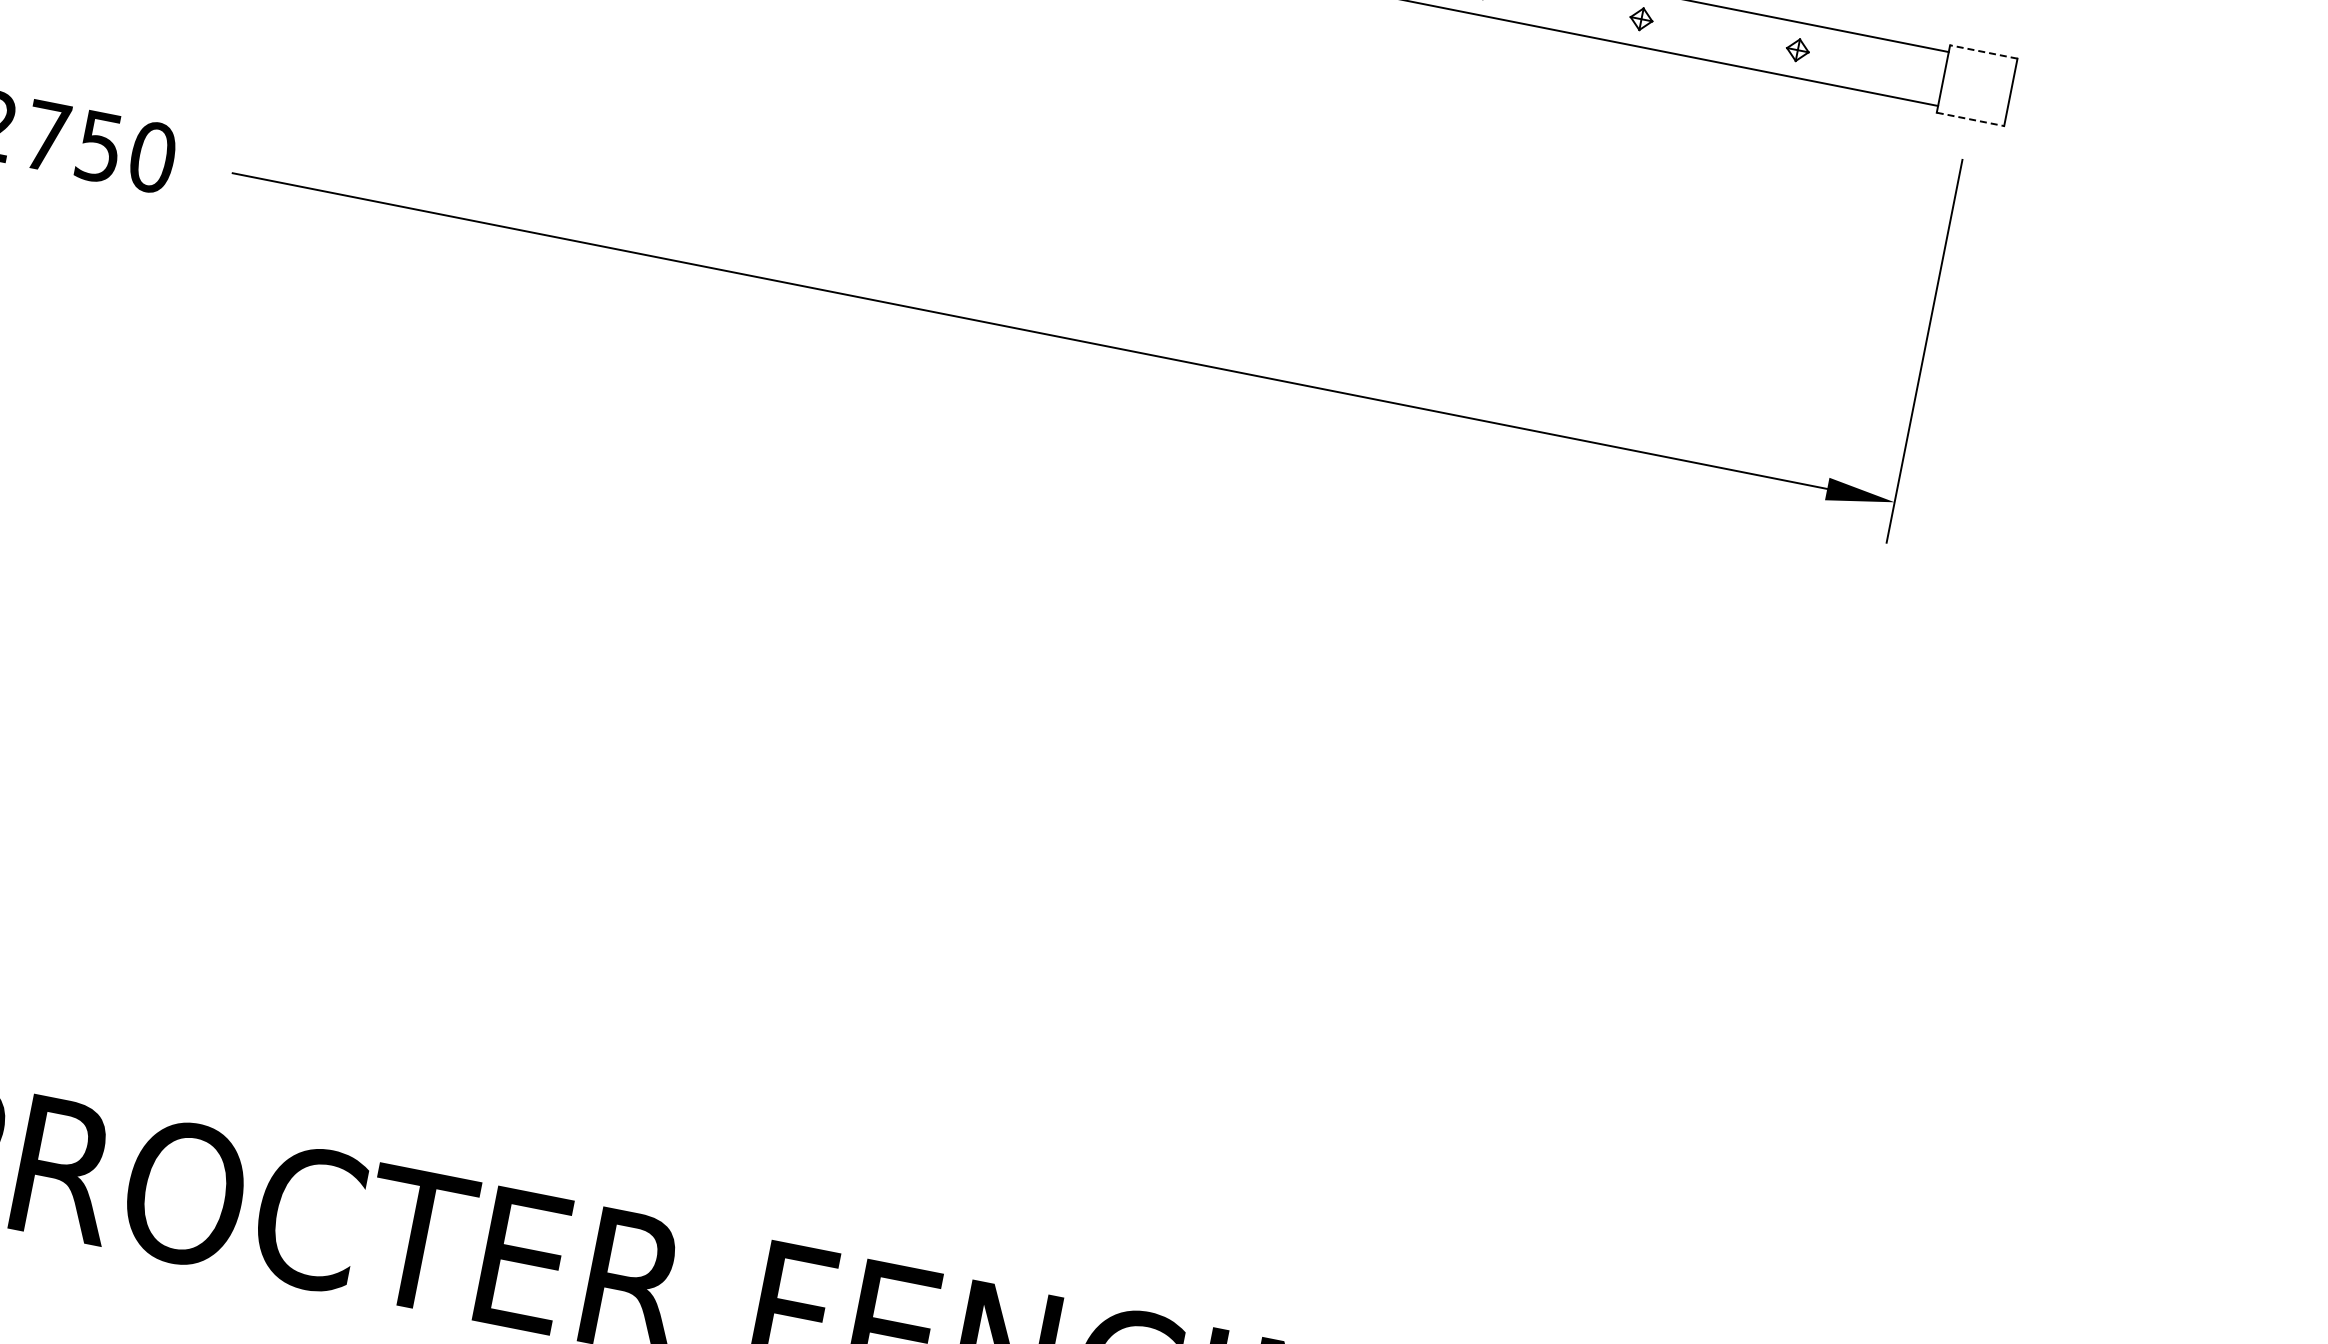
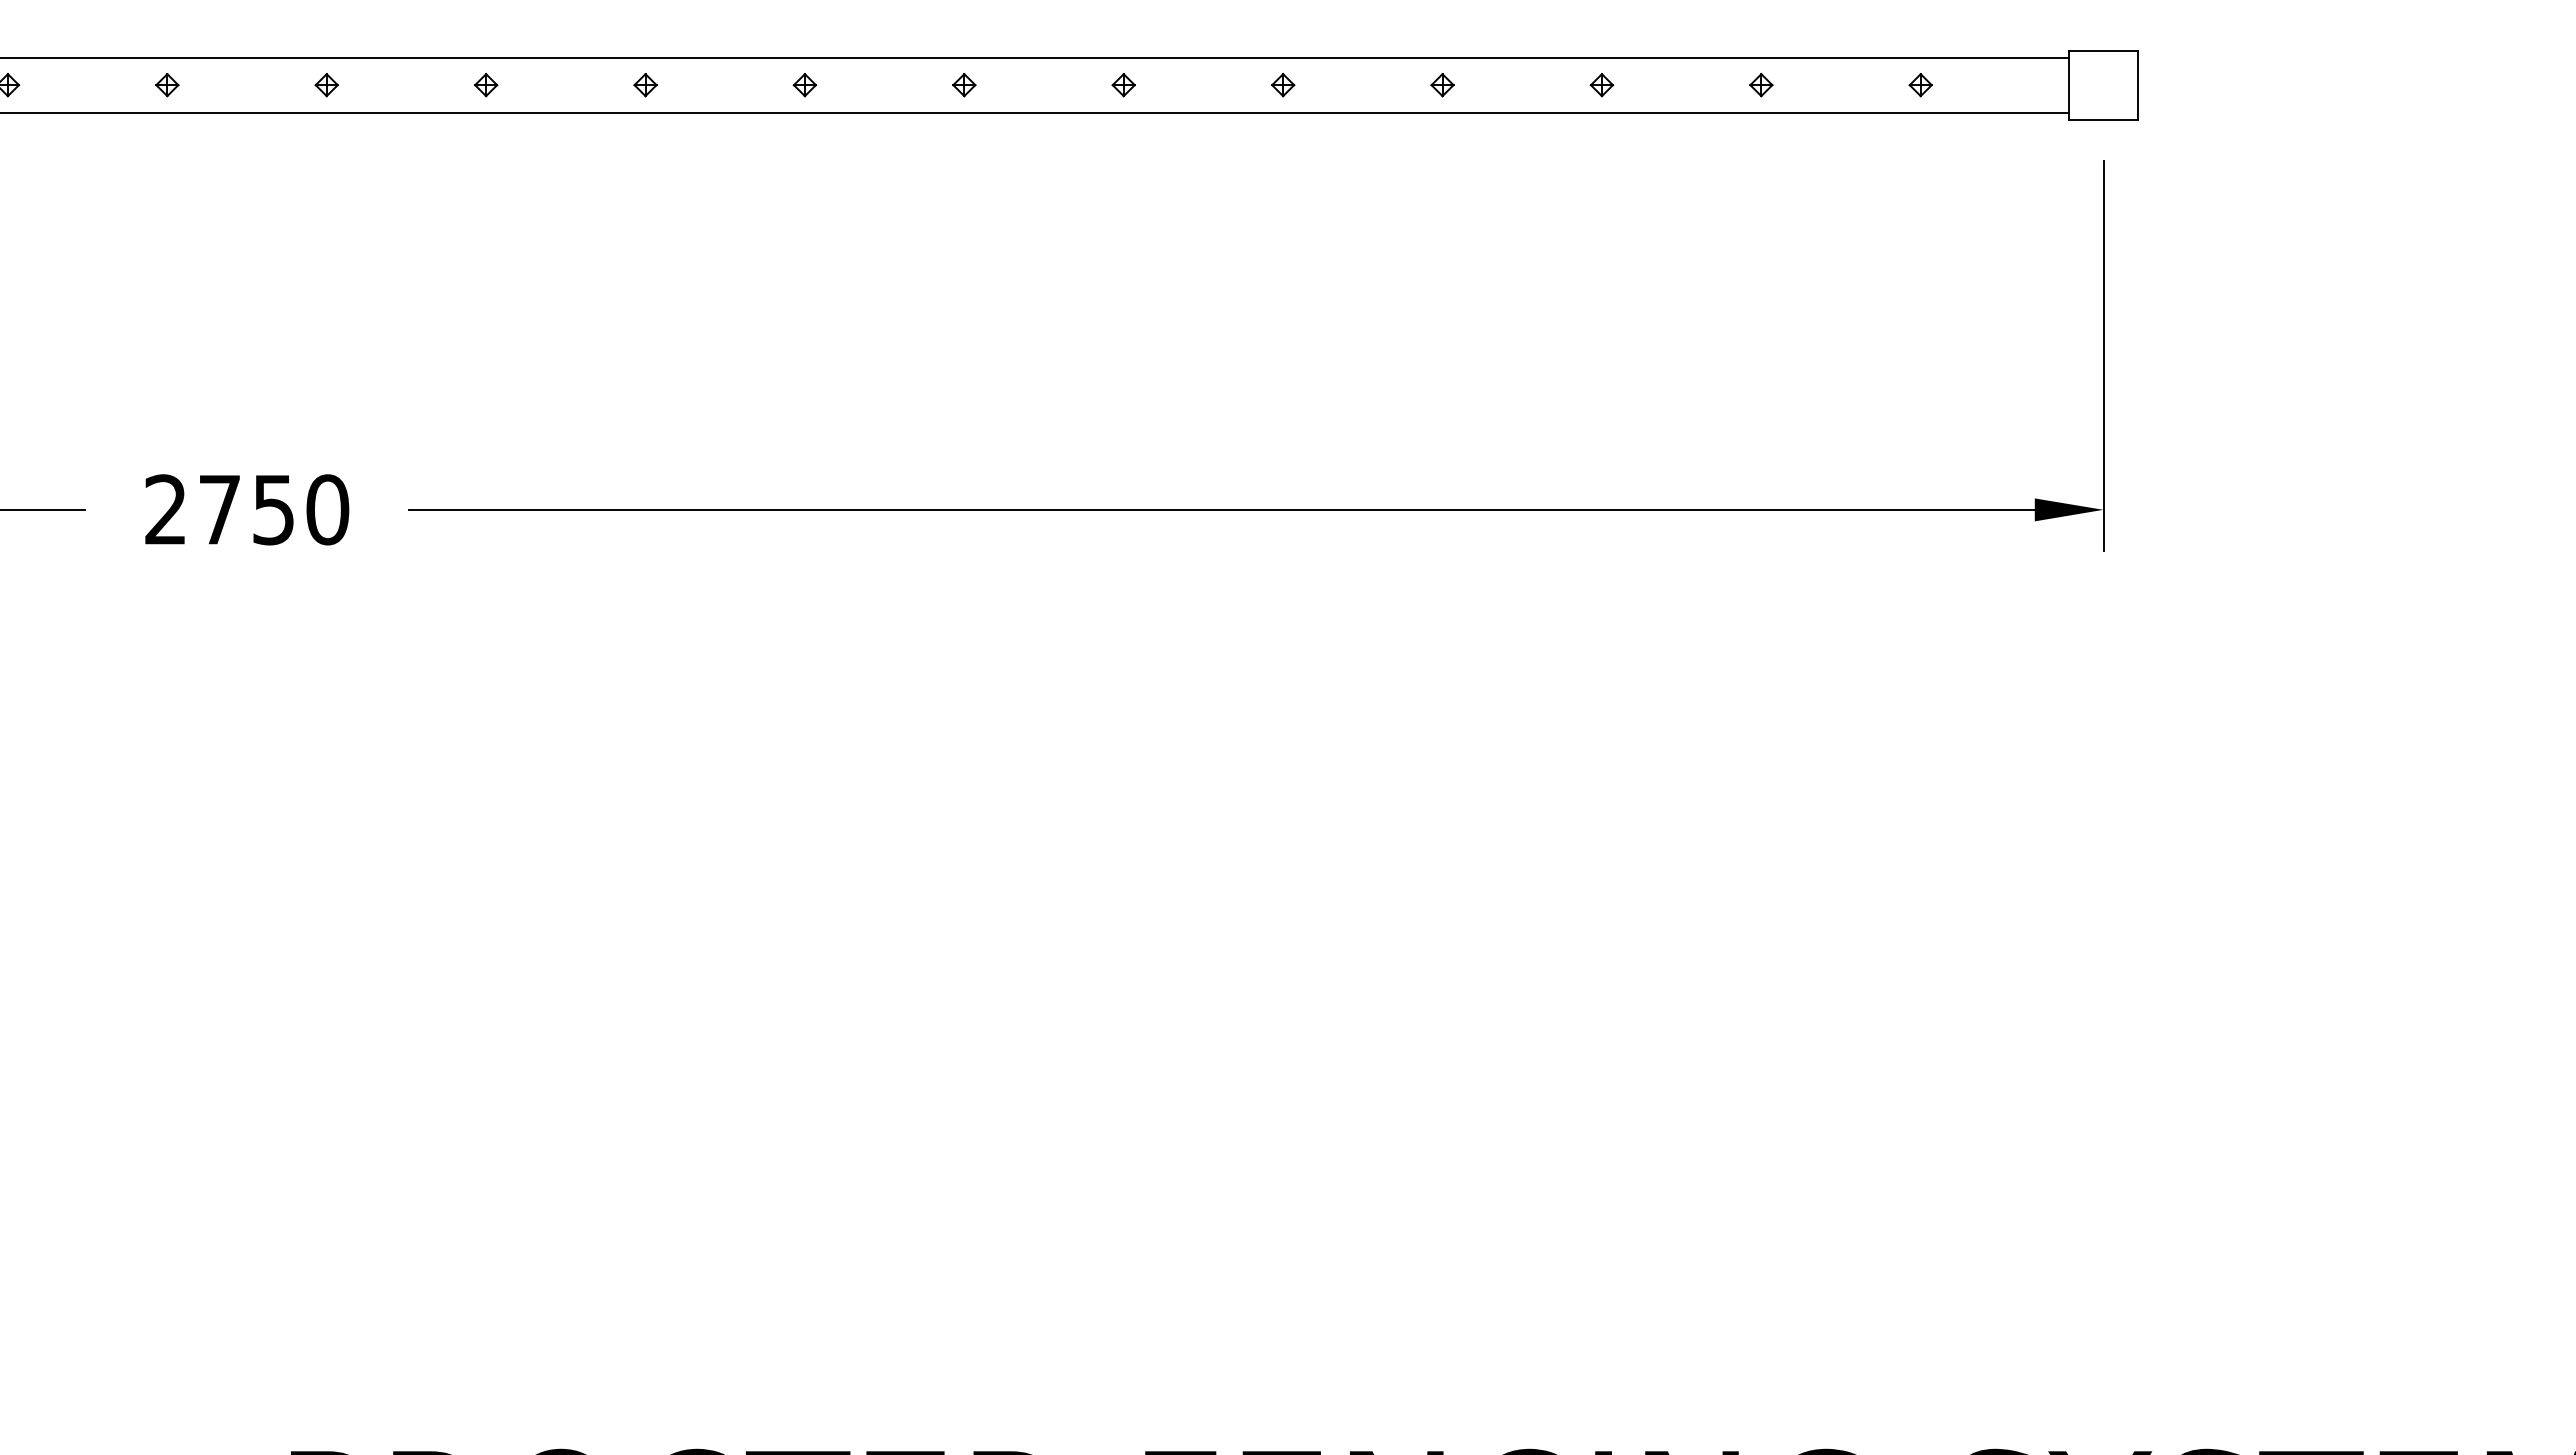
line: (1983, 51) -> (2103, 50), dashed -> solid
line: (1971, 119) -> (2104, 119), dashed -> solid

